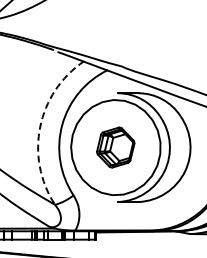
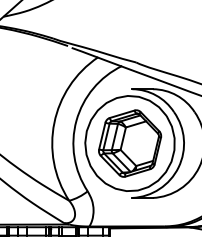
arc: (40, 127) -> (54, 123), dashed -> solid
part: (115, 147) -> (129, 143), size x1.67

